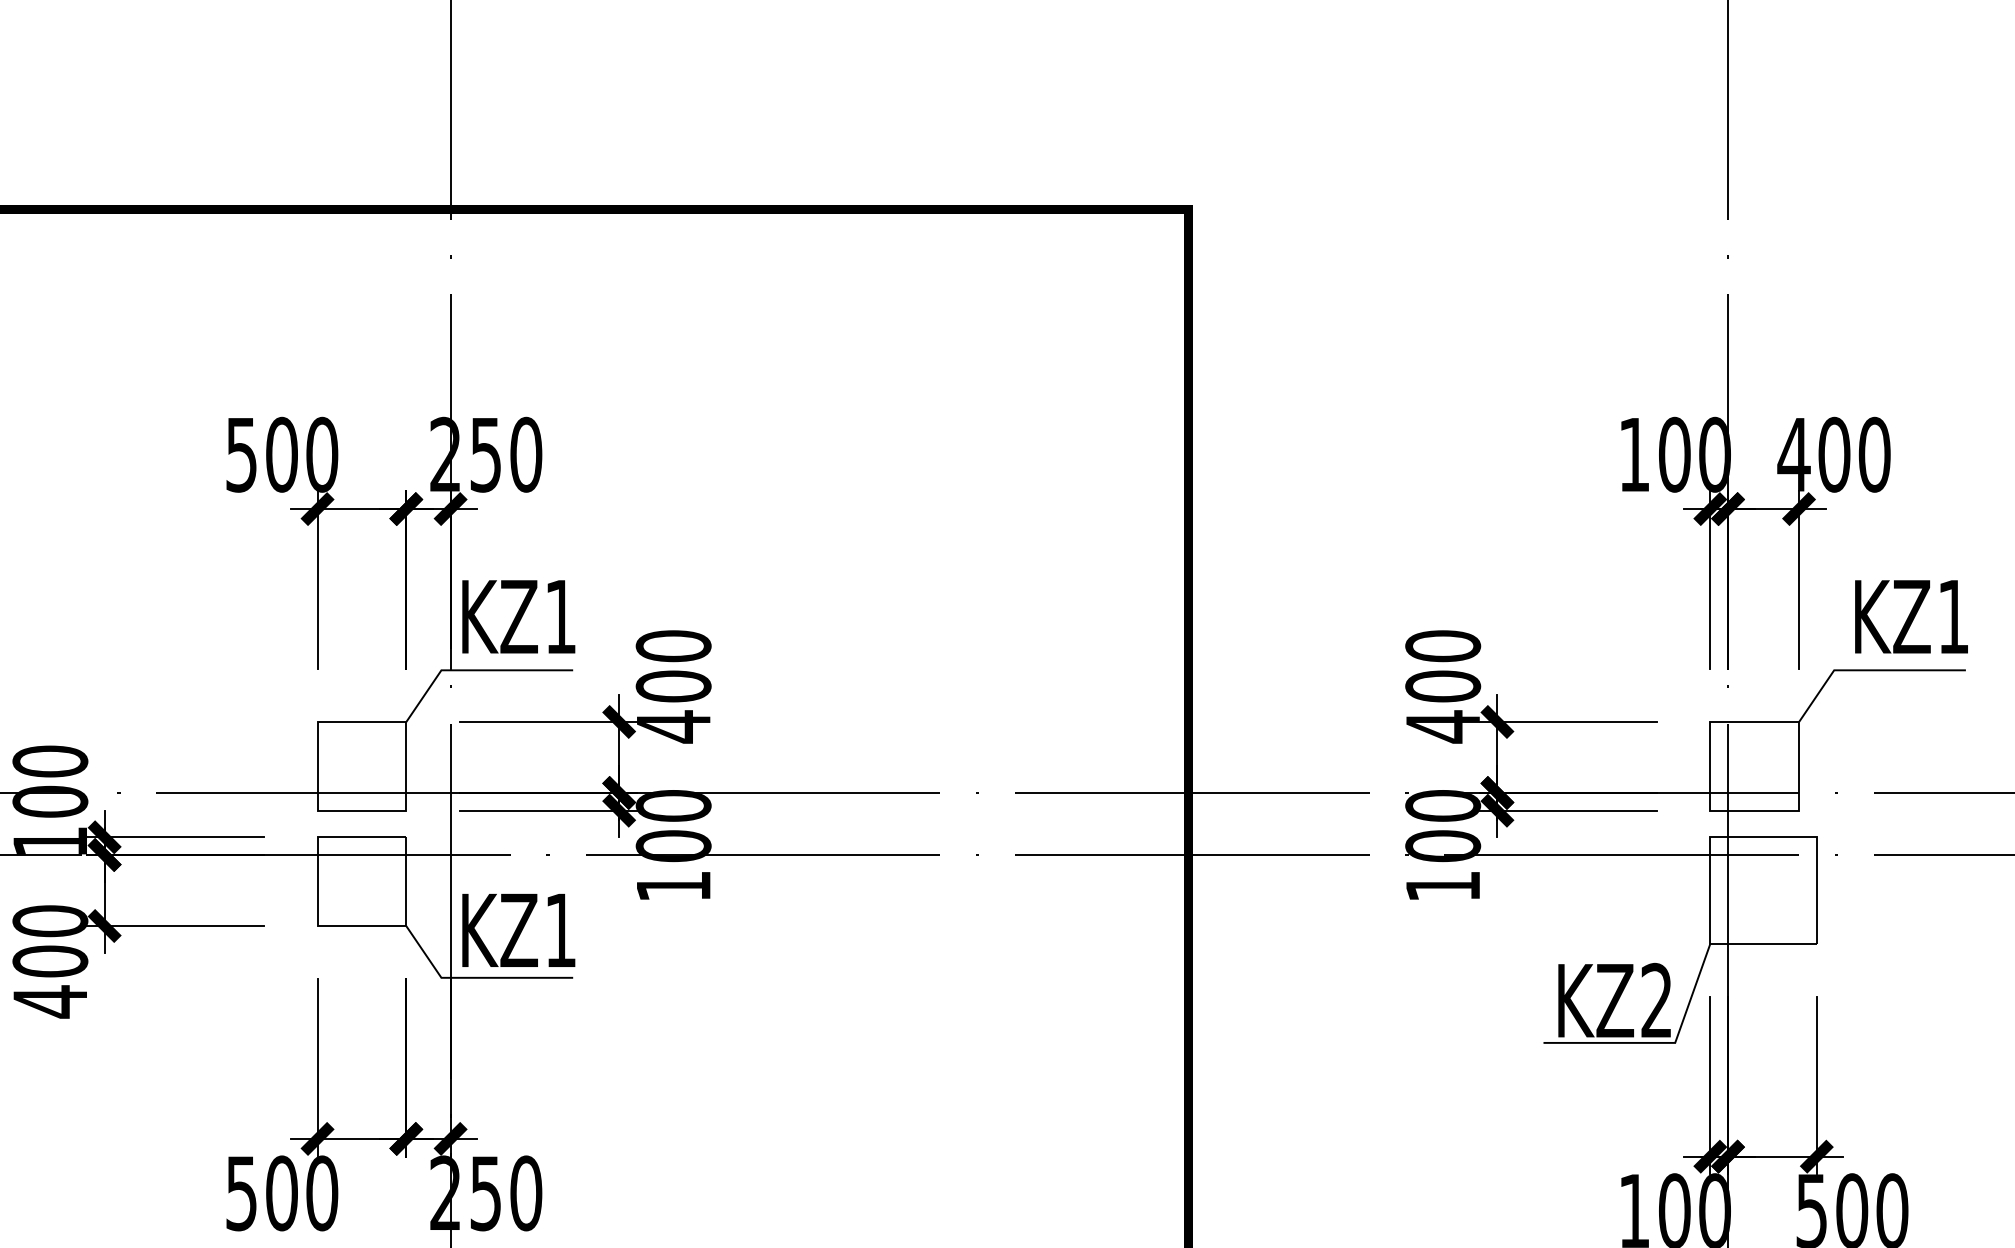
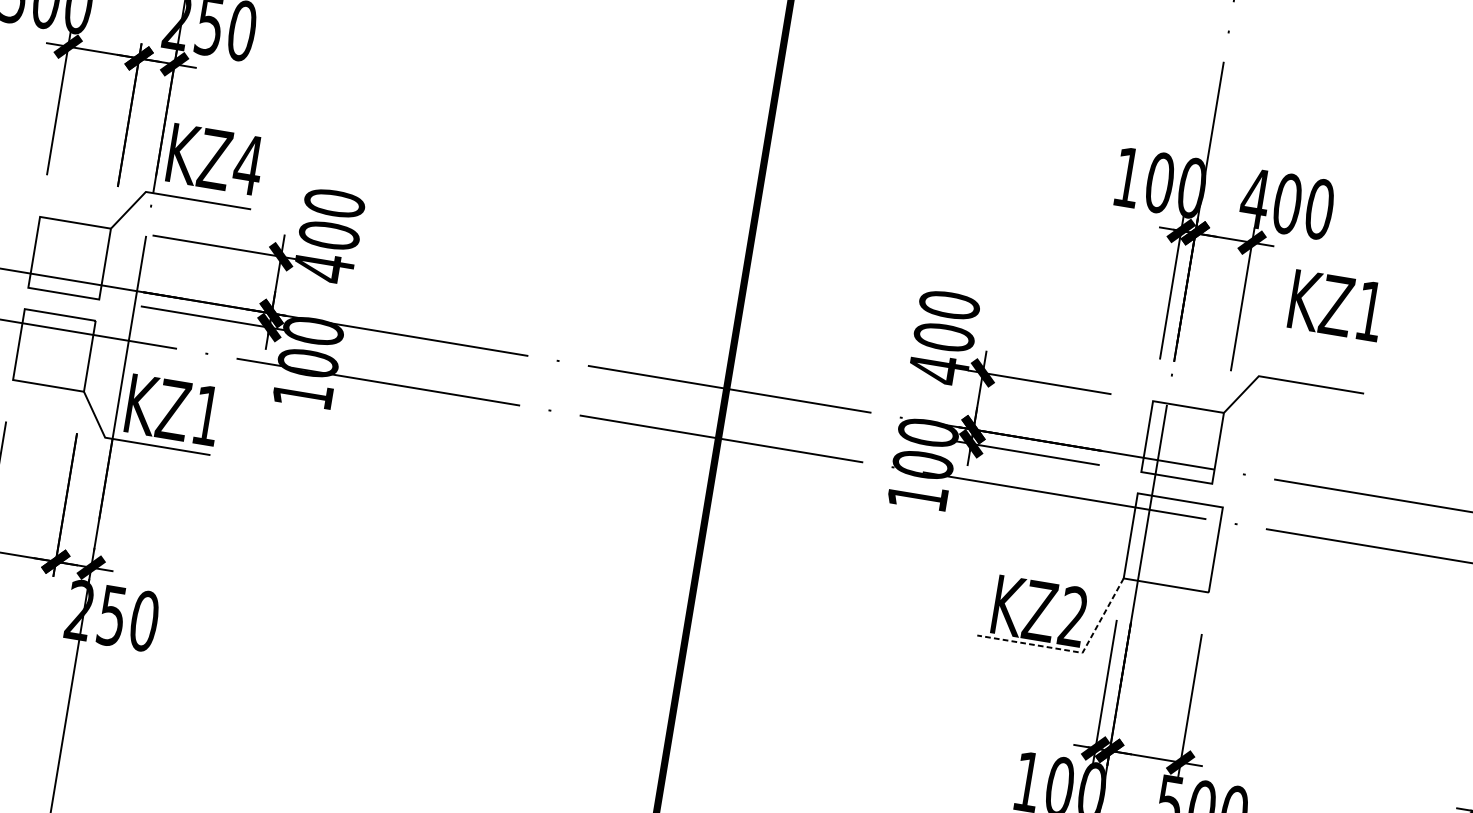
text: (560, 616) -> (248, 164), KZ1 -> KZ4
text: (1911, 616) -> (1336, 305), moved
line: (1662, 1042) -> (1072, 650), solid -> dashed

